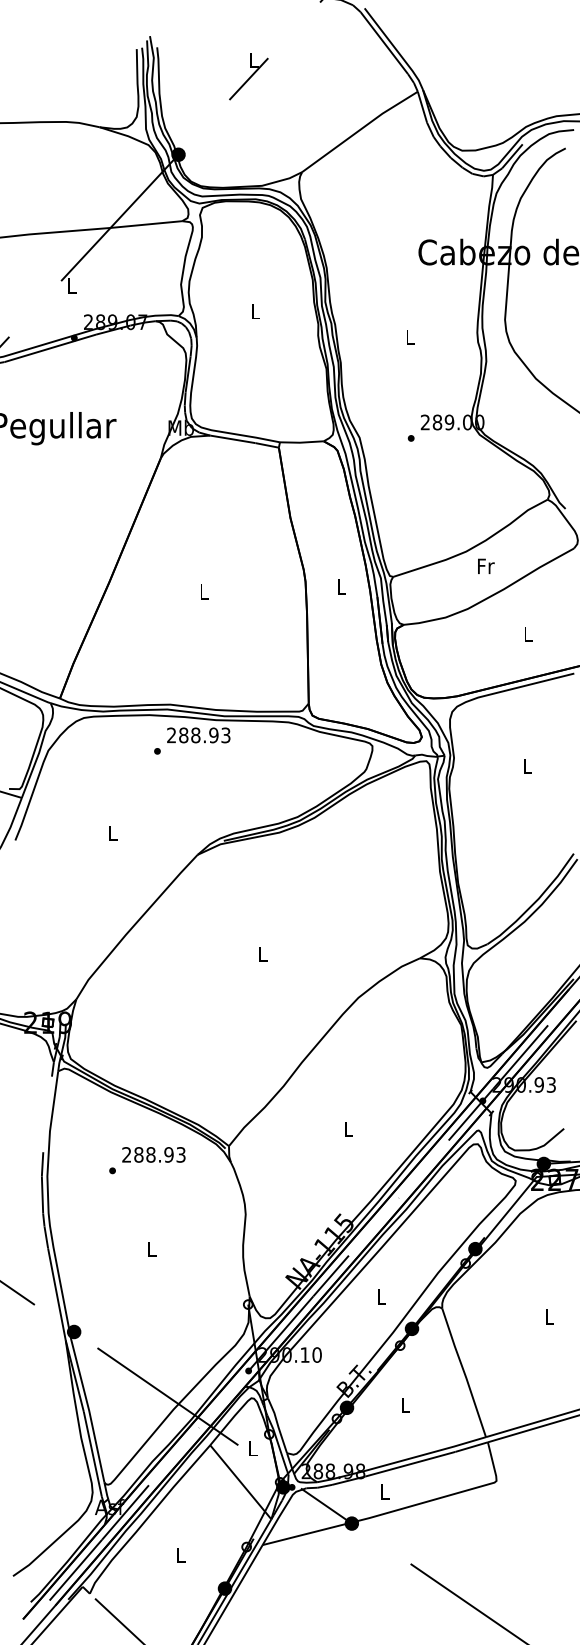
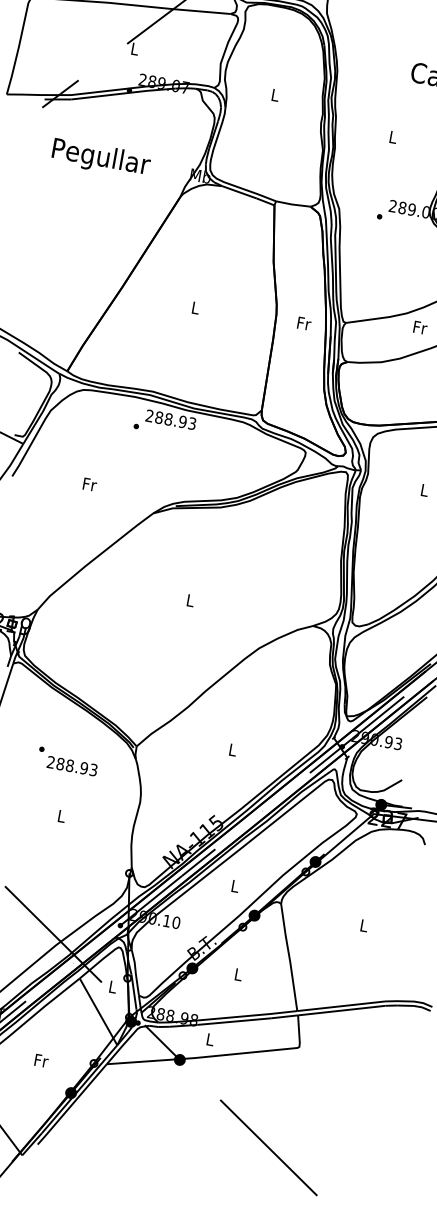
text: (341, 586) -> (304, 323), L -> Fr
text: (112, 833) -> (89, 484), L -> Fr
text: (153, 1154) -> (72, 765), moved
text: (181, 1555) -> (41, 1060), L -> Fr

